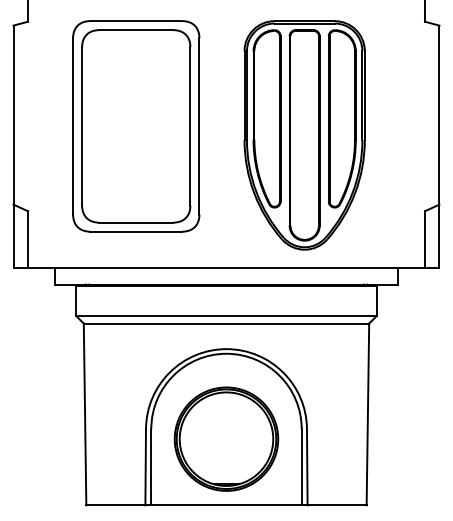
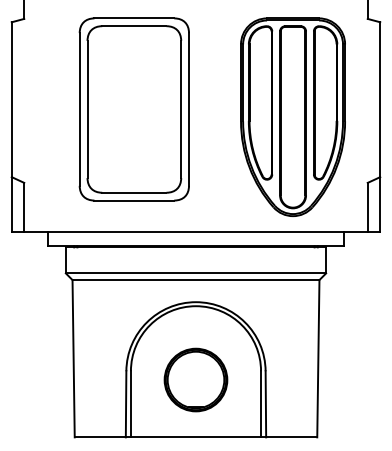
part: (136, 126) -> (134, 109), moved
part: (304, 135) -> (292, 117), moved
part: (226, 438) -> (196, 379), size x0.7

